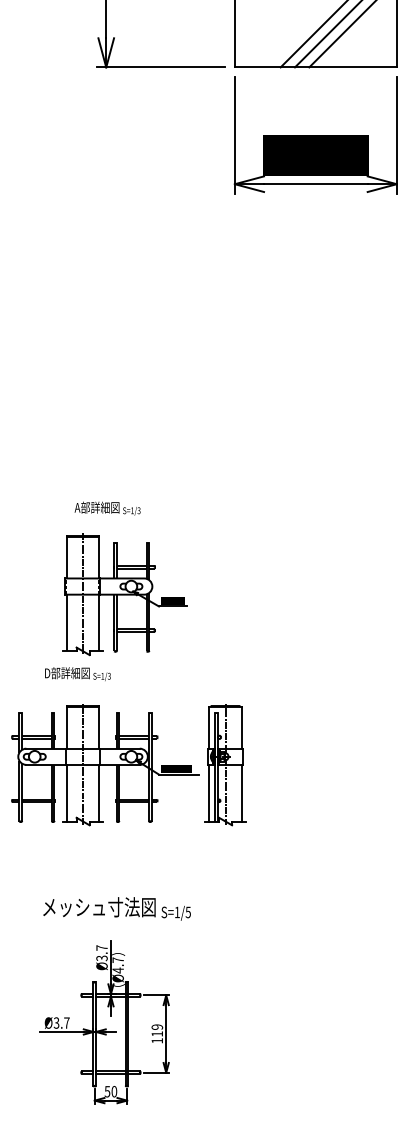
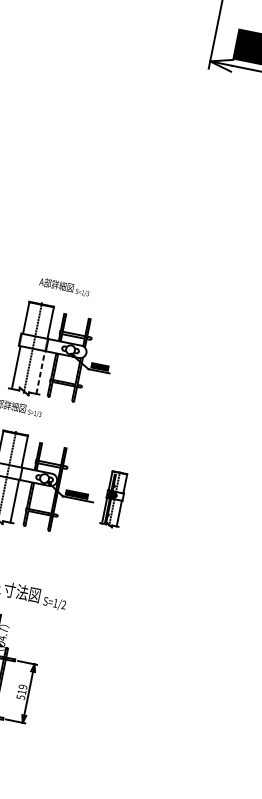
line: (99, 622) -> (40, 372), solid -> dashed
part: (225, 765) -> (114, 499), size x0.6
text: (187, 912) -> (63, 604), S=1/5 -> S=1/2
text: (157, 1040) -> (21, 697), 119 -> 519

